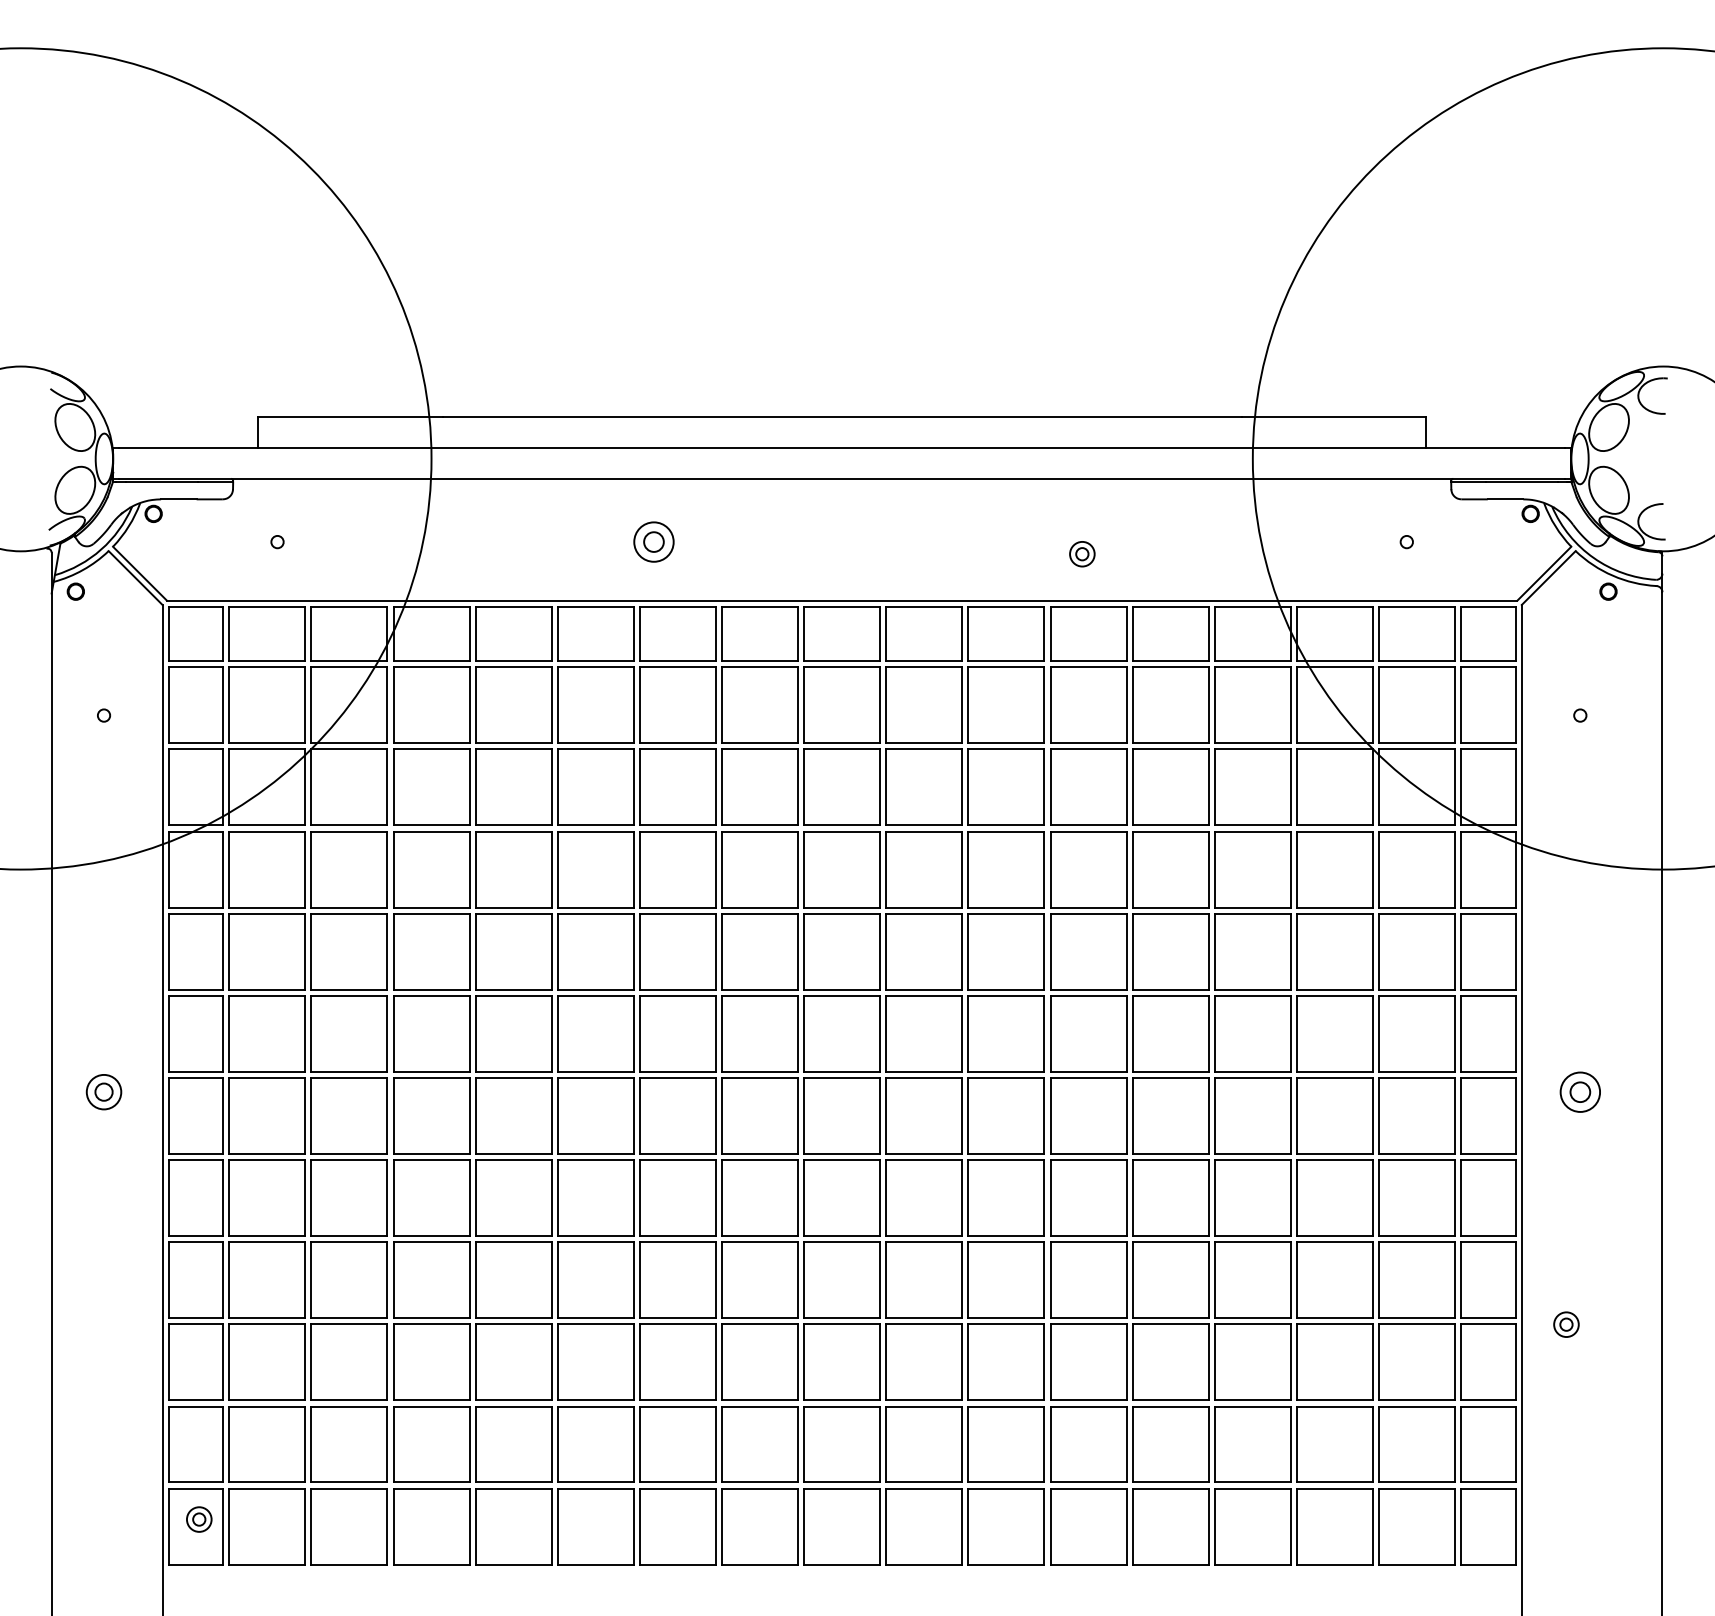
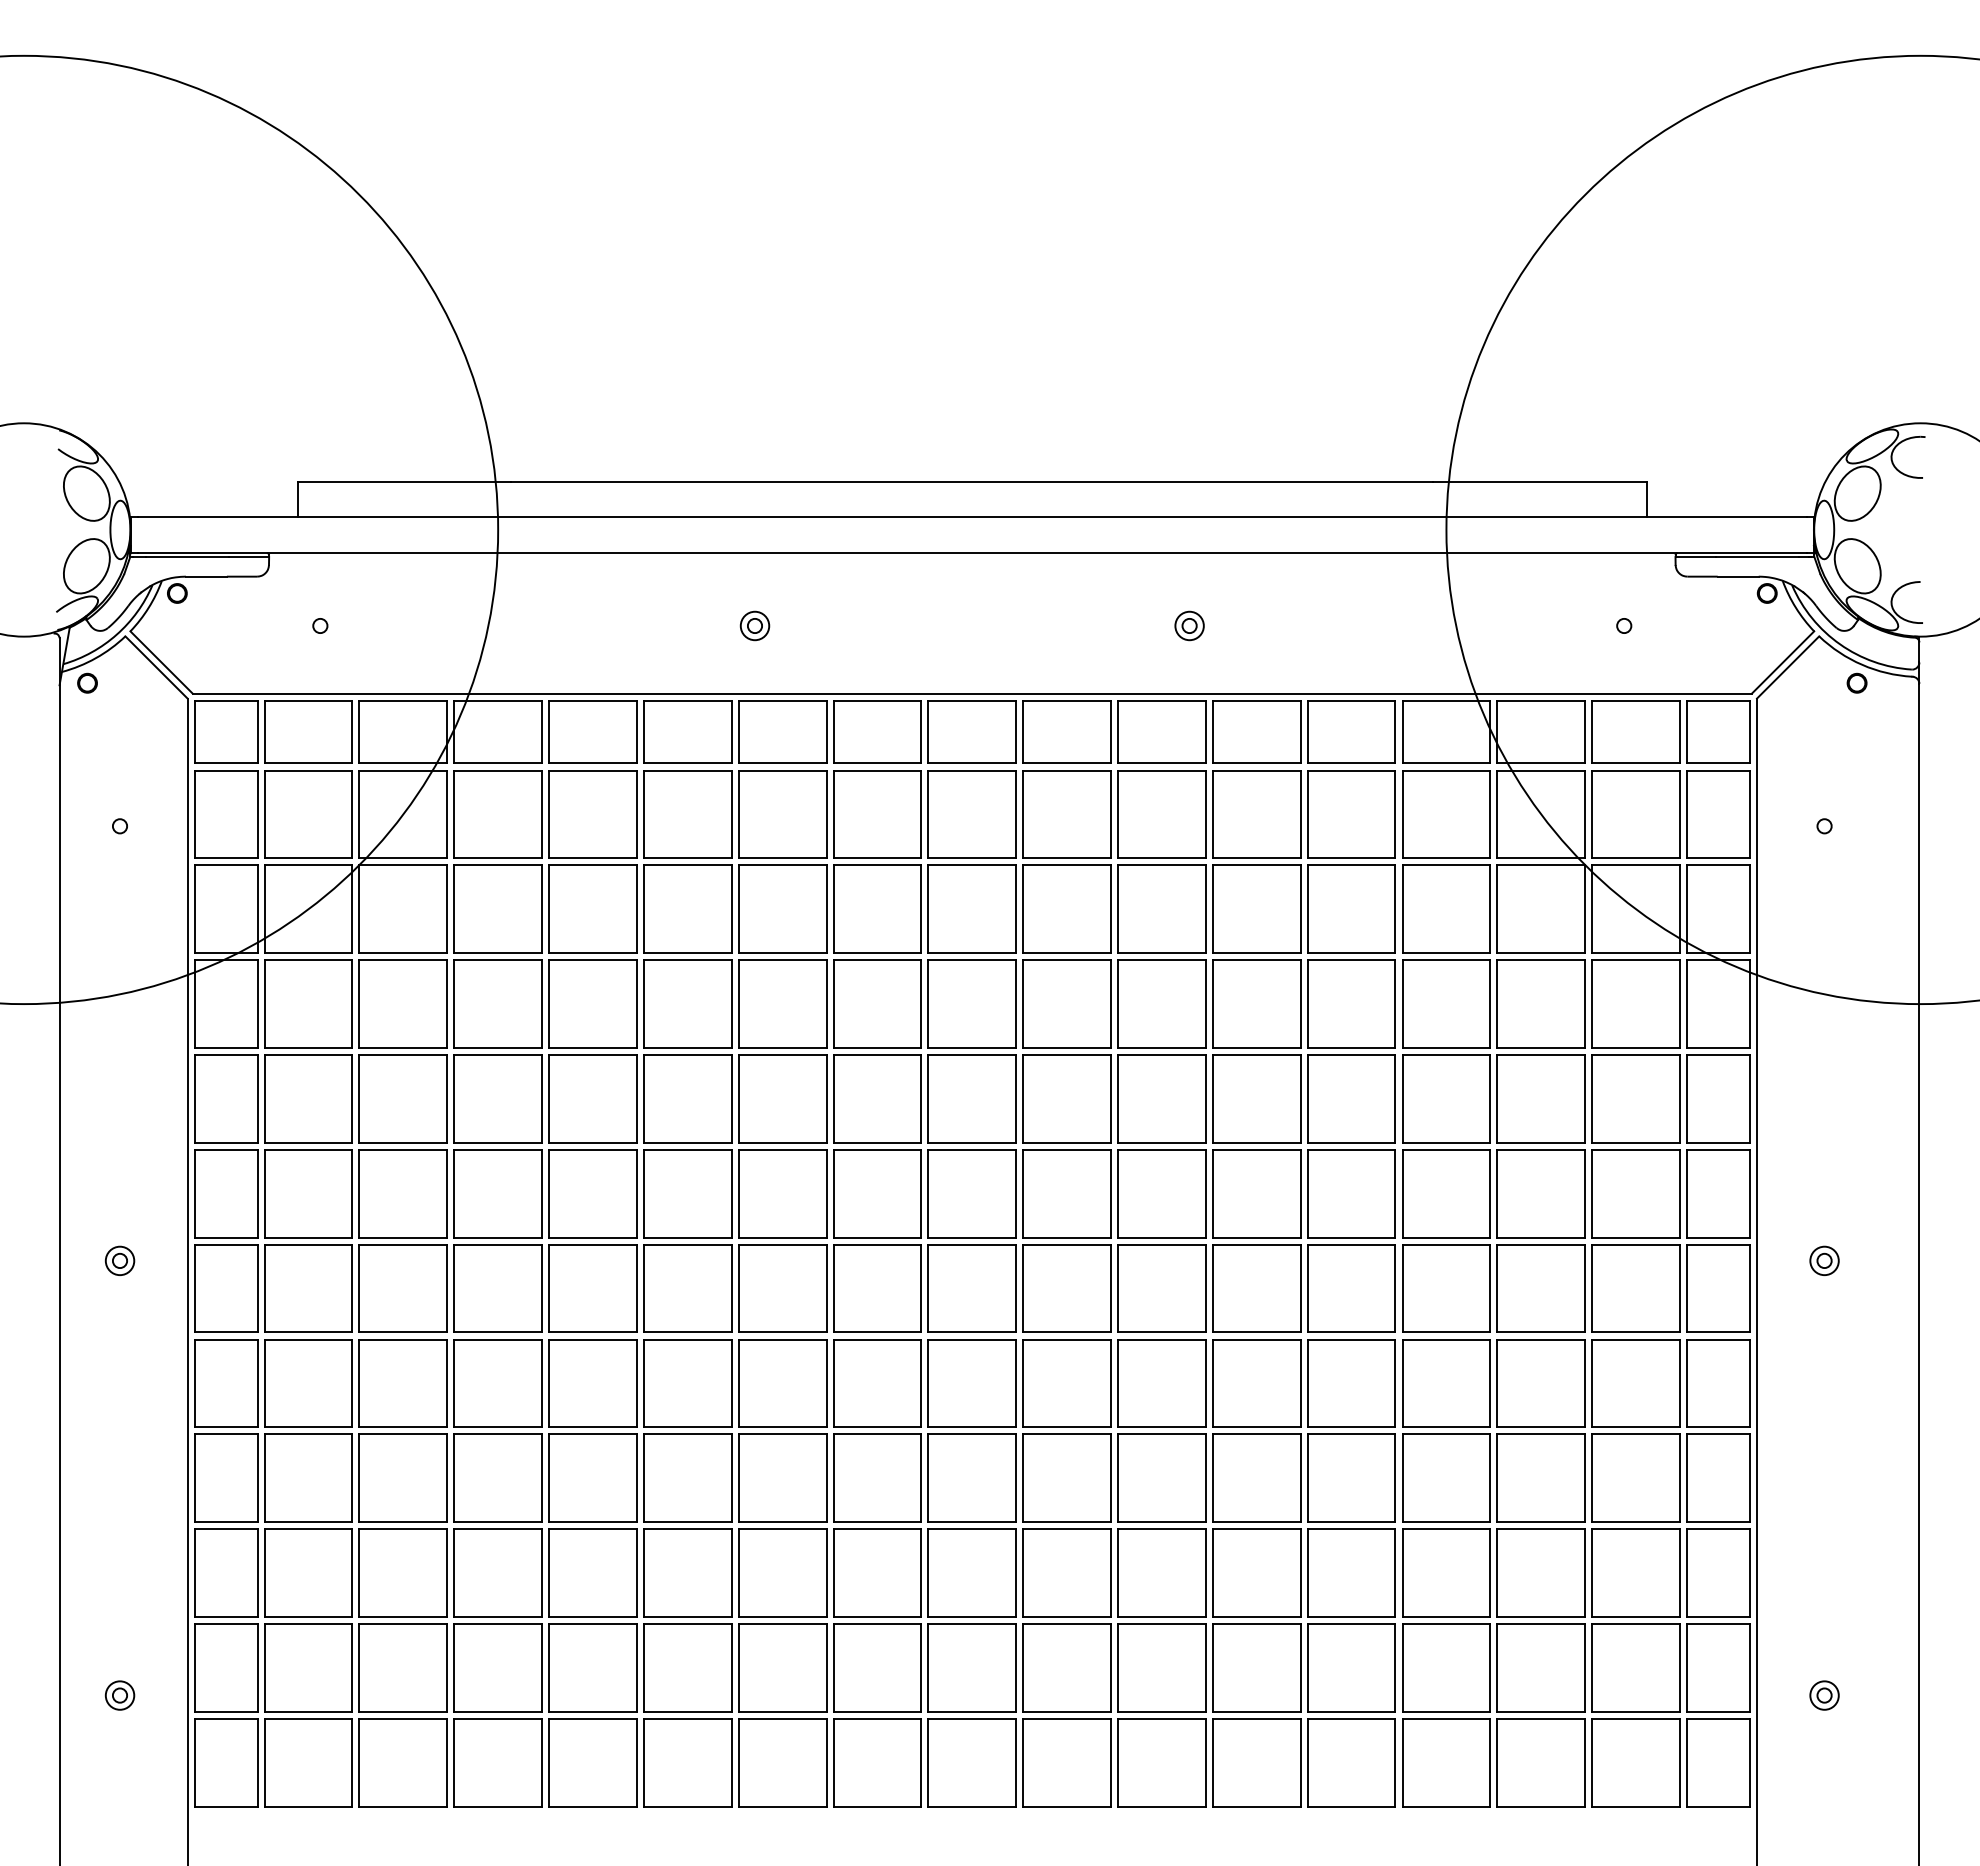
part: (653, 541) -> (754, 625), size x0.62
part: (1082, 553) -> (1189, 625), moved
part: (103, 1091) -> (119, 1260), size x0.71
part: (1580, 1091) -> (1824, 1260), size x0.62
part: (1566, 1324) -> (1824, 1695), moved
part: (198, 1519) -> (119, 1695), moved

